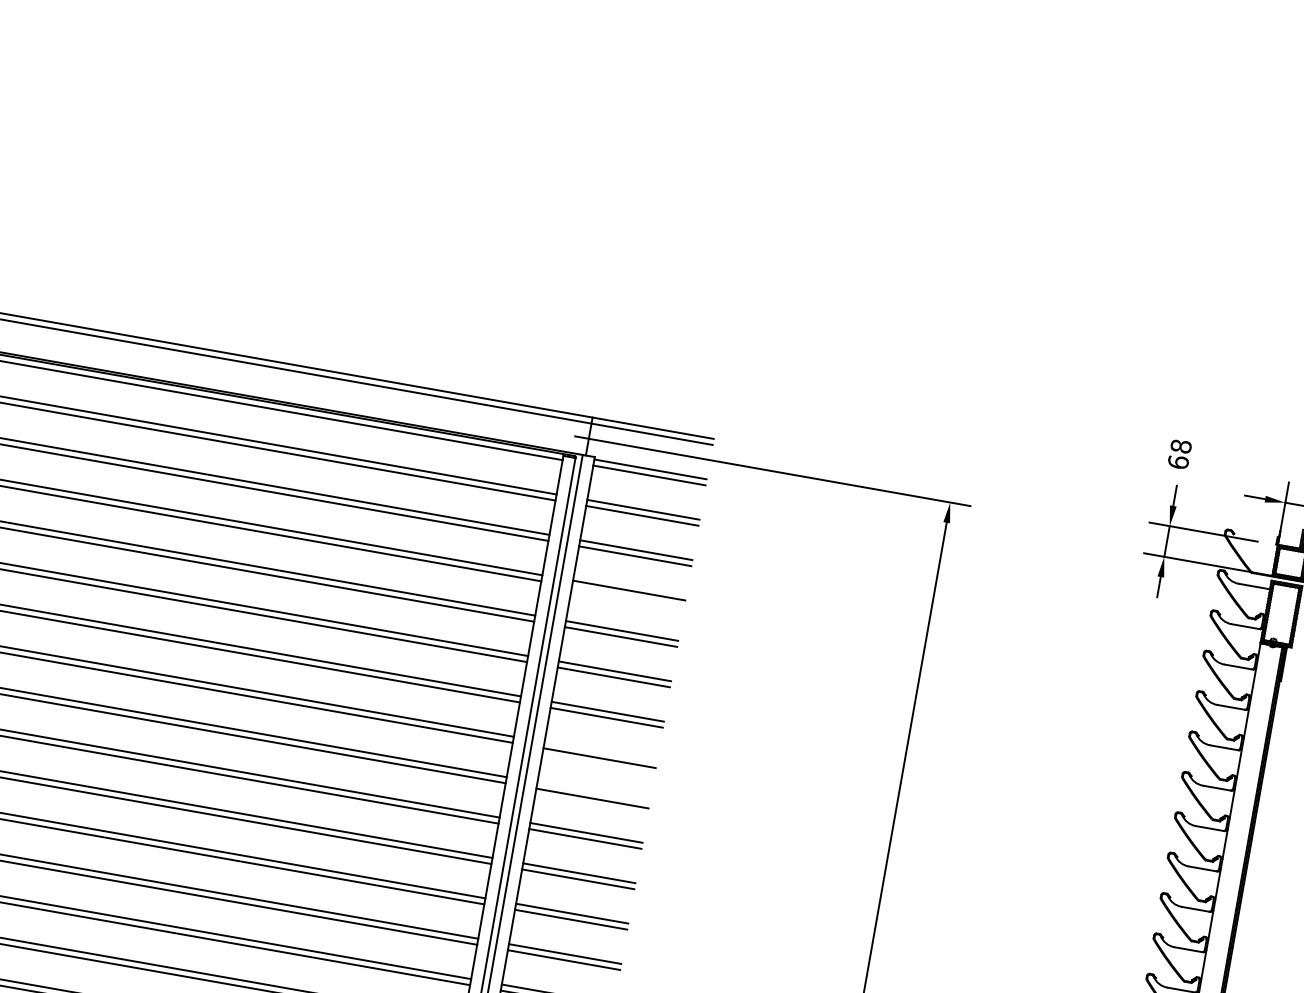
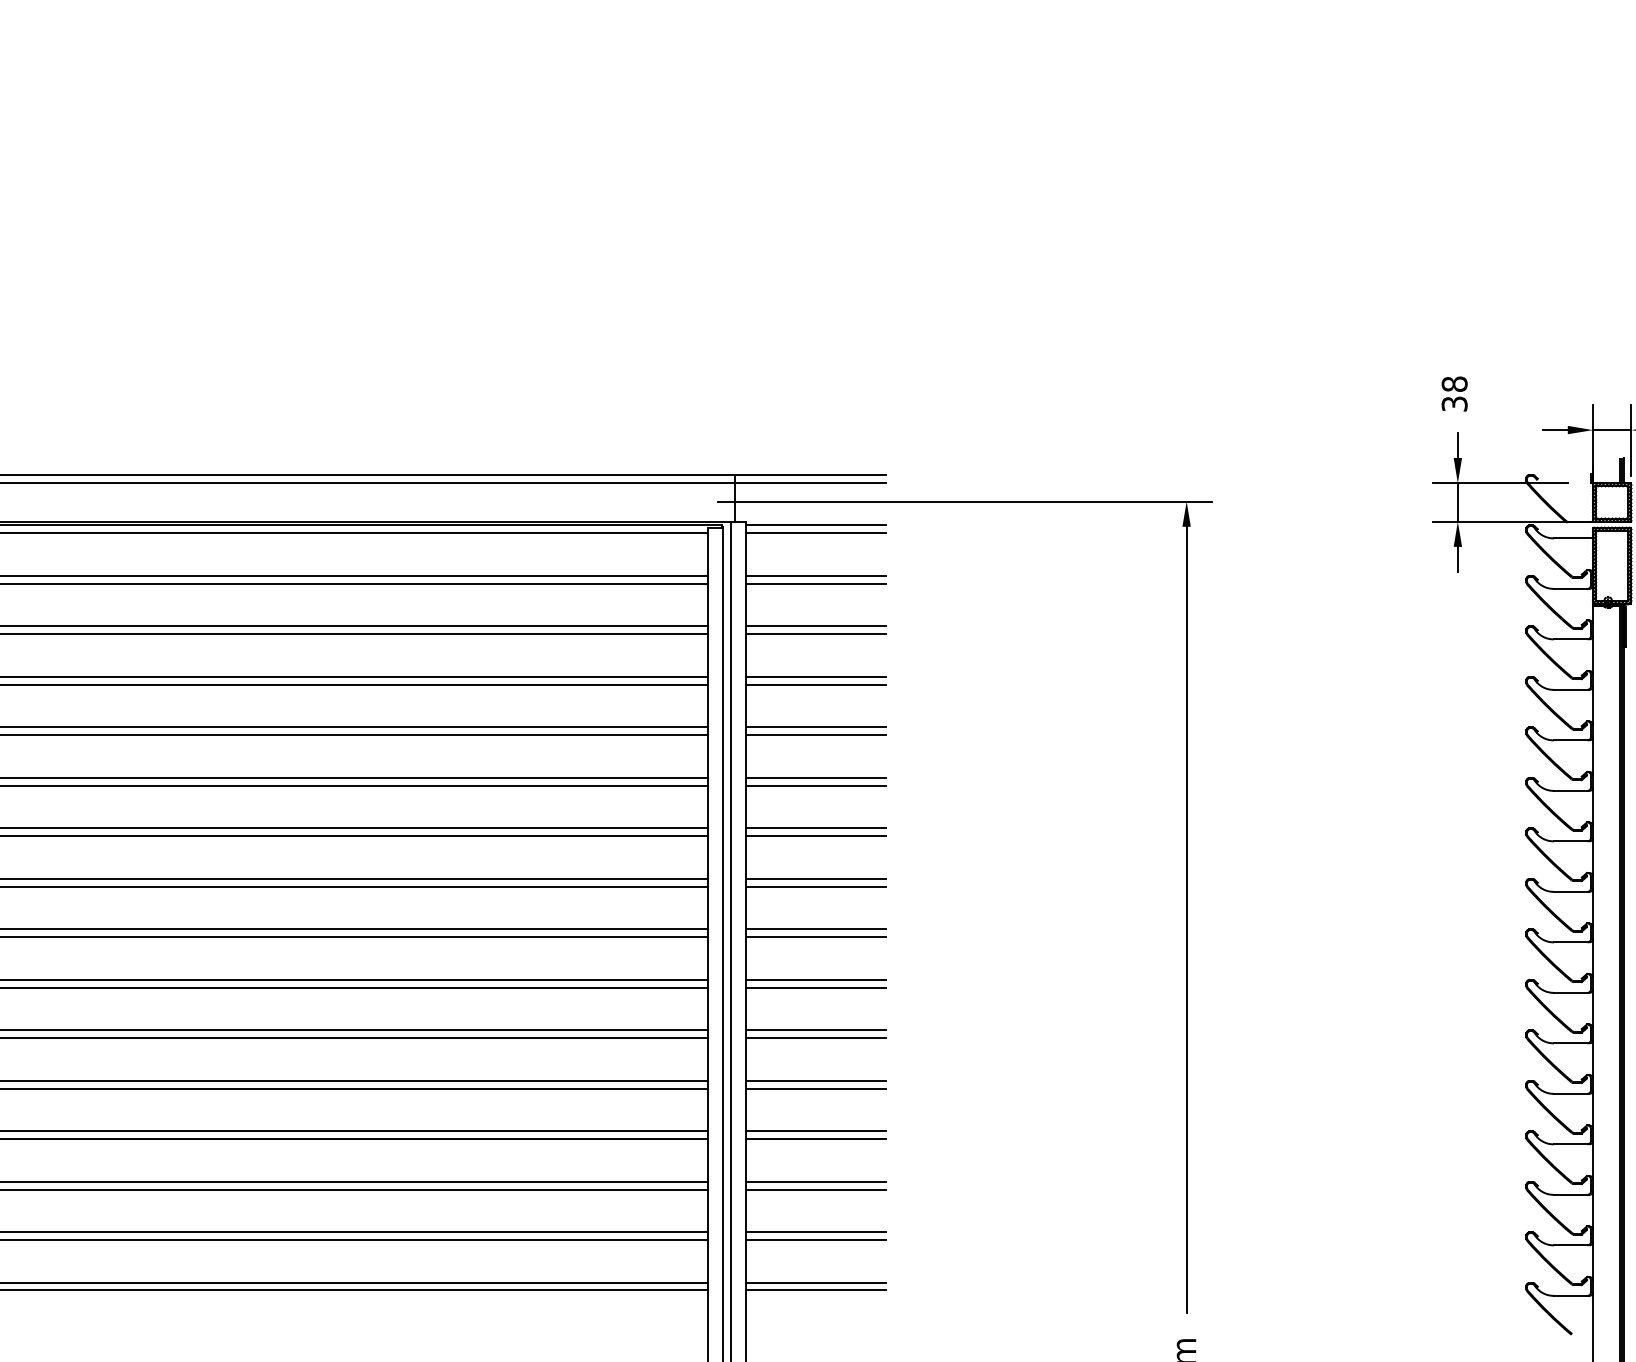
text: (1178, 461) -> (1454, 403), 68 -> 38
line: (627, 596) -> (815, 684), added
line: (600, 751) -> (815, 878), added
line: (593, 792) -> (815, 929), added

